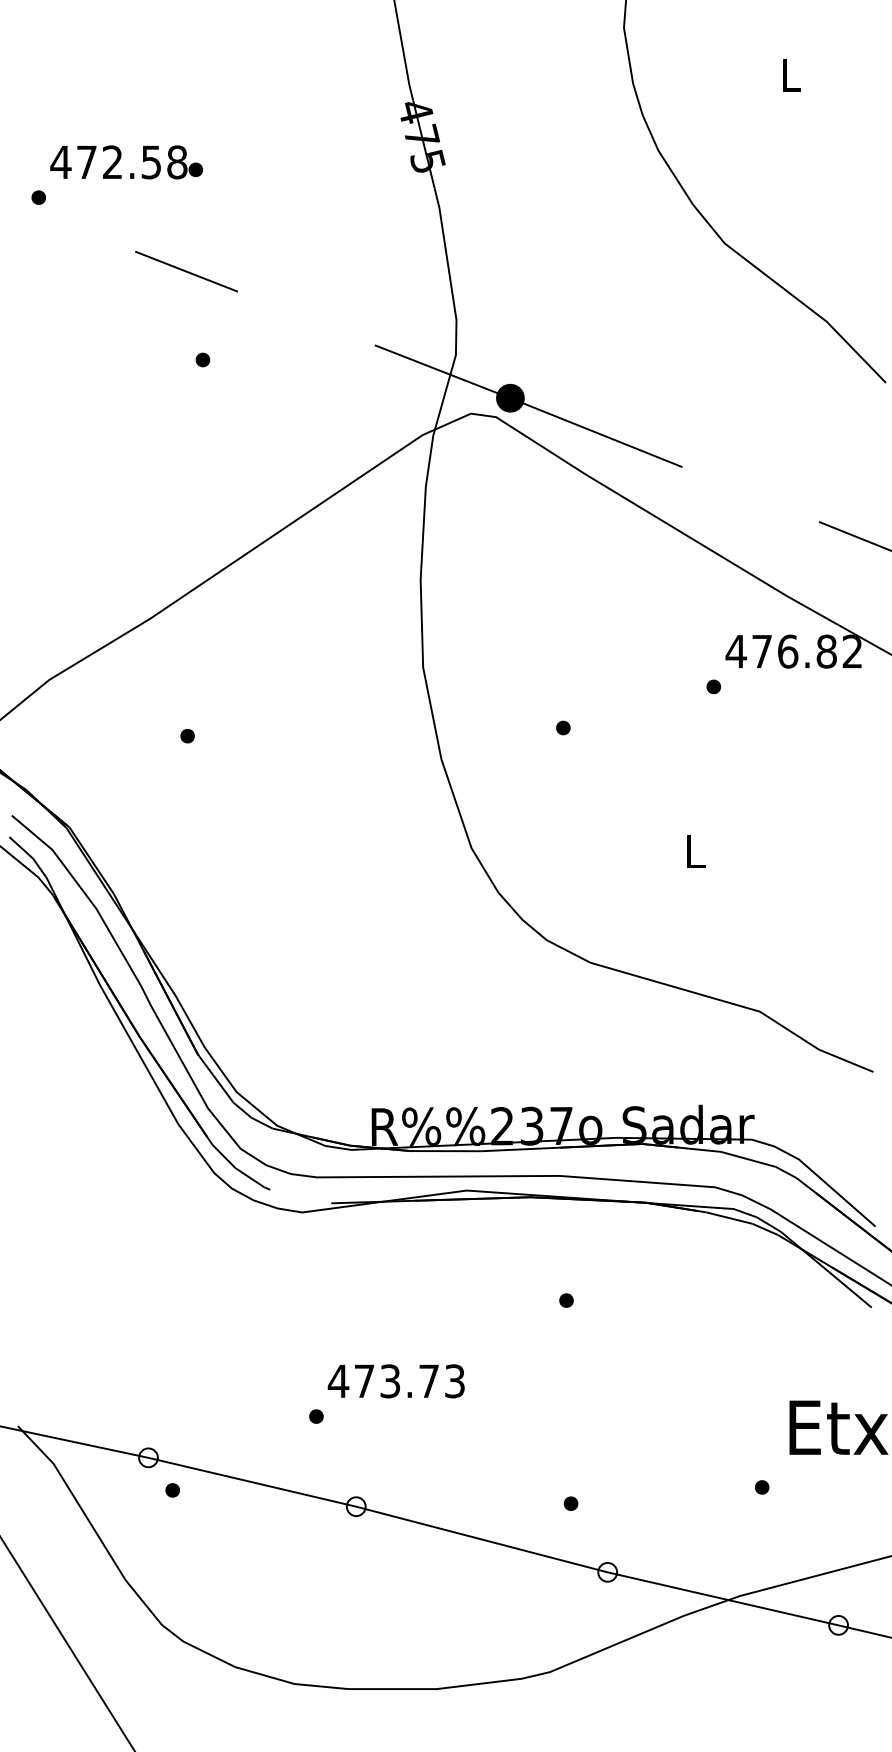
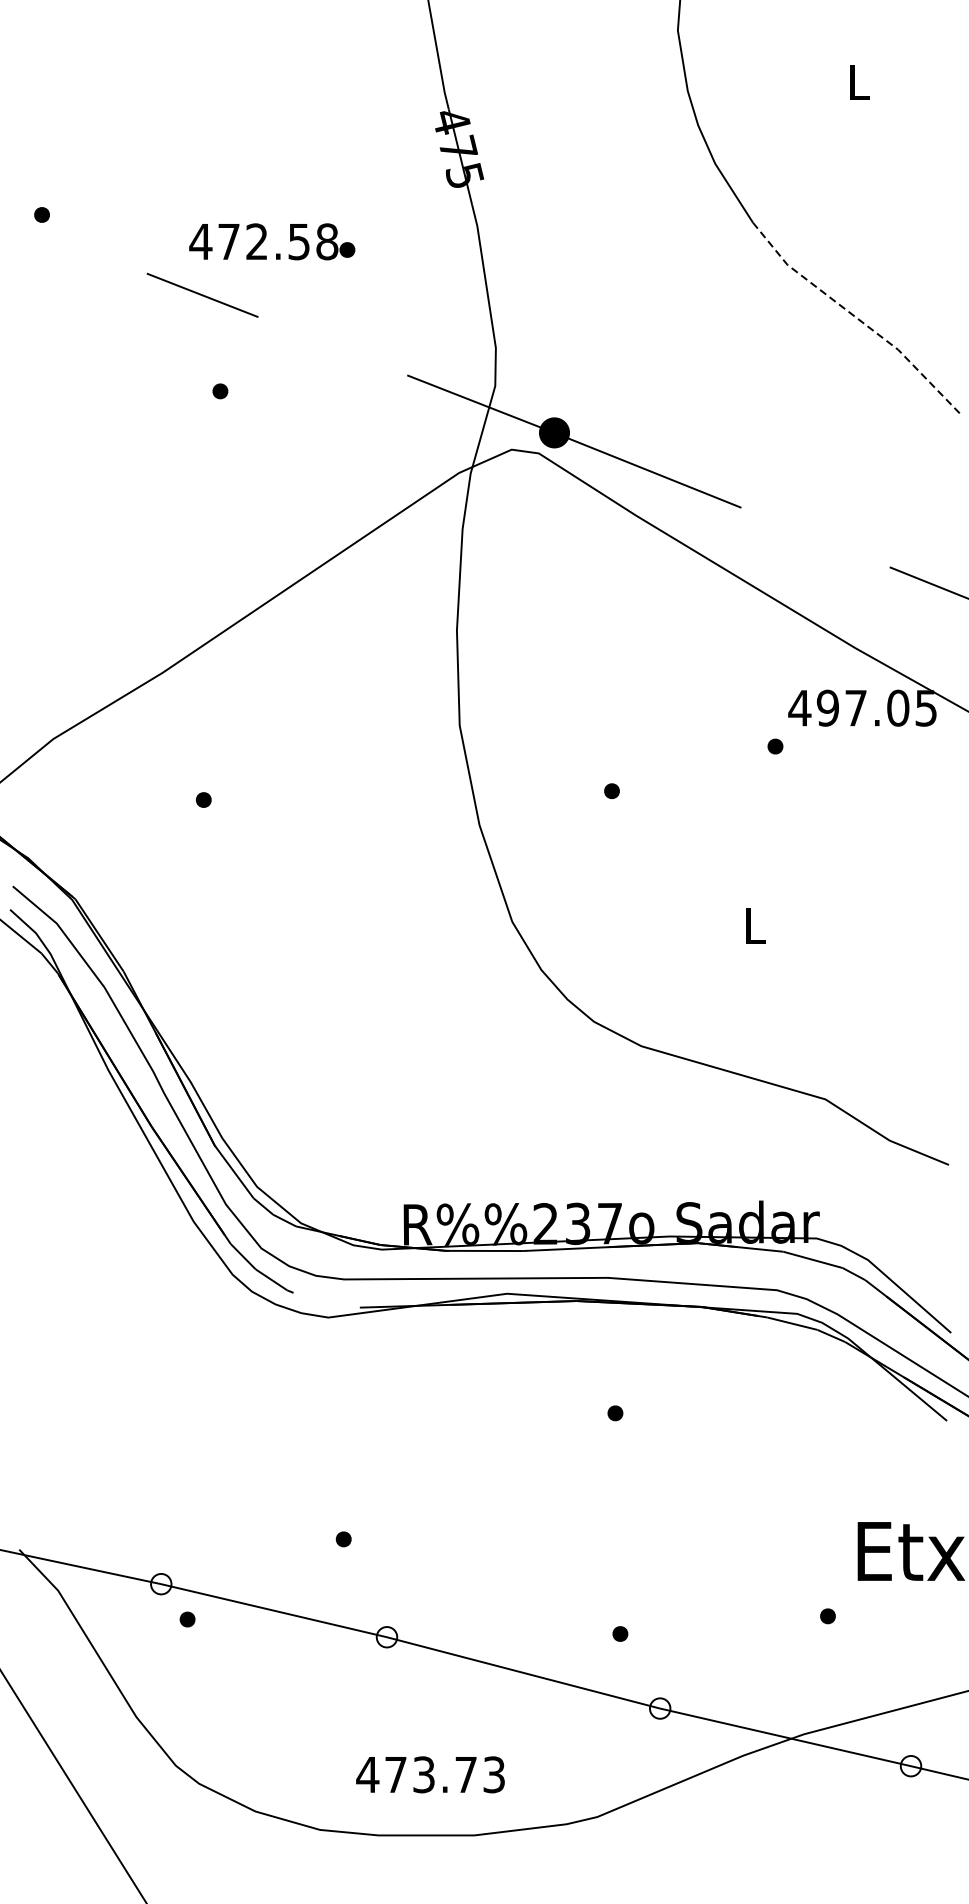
text: (126, 162) -> (272, 241), moved
line: (789, 293) -> (857, 319), solid -> dashed
text: (807, 651) -> (877, 708), 476.82 -> 497.05
text: (395, 1381) -> (429, 1775), moved

